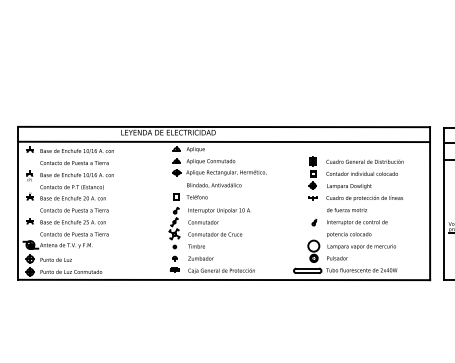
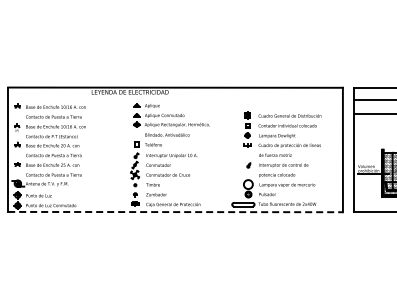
line: (224, 141) -> (175, 99), removed
line: (225, 280) -> (176, 212), solid -> dashed

